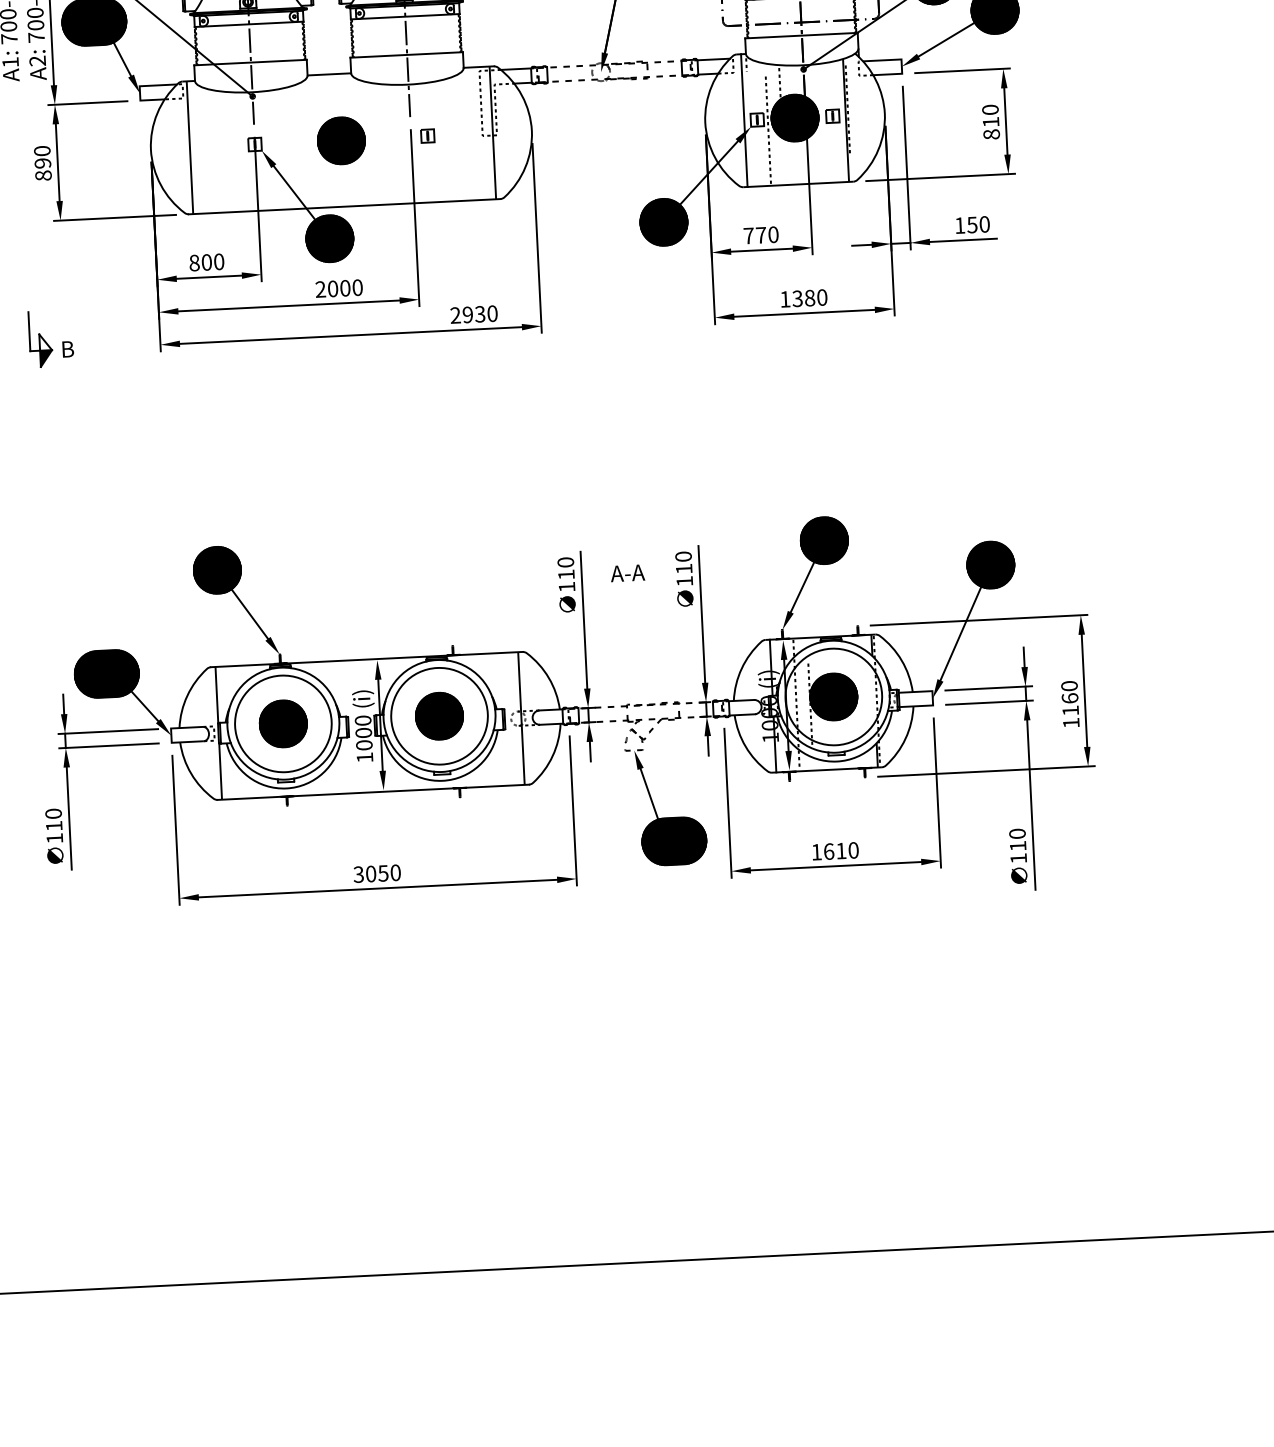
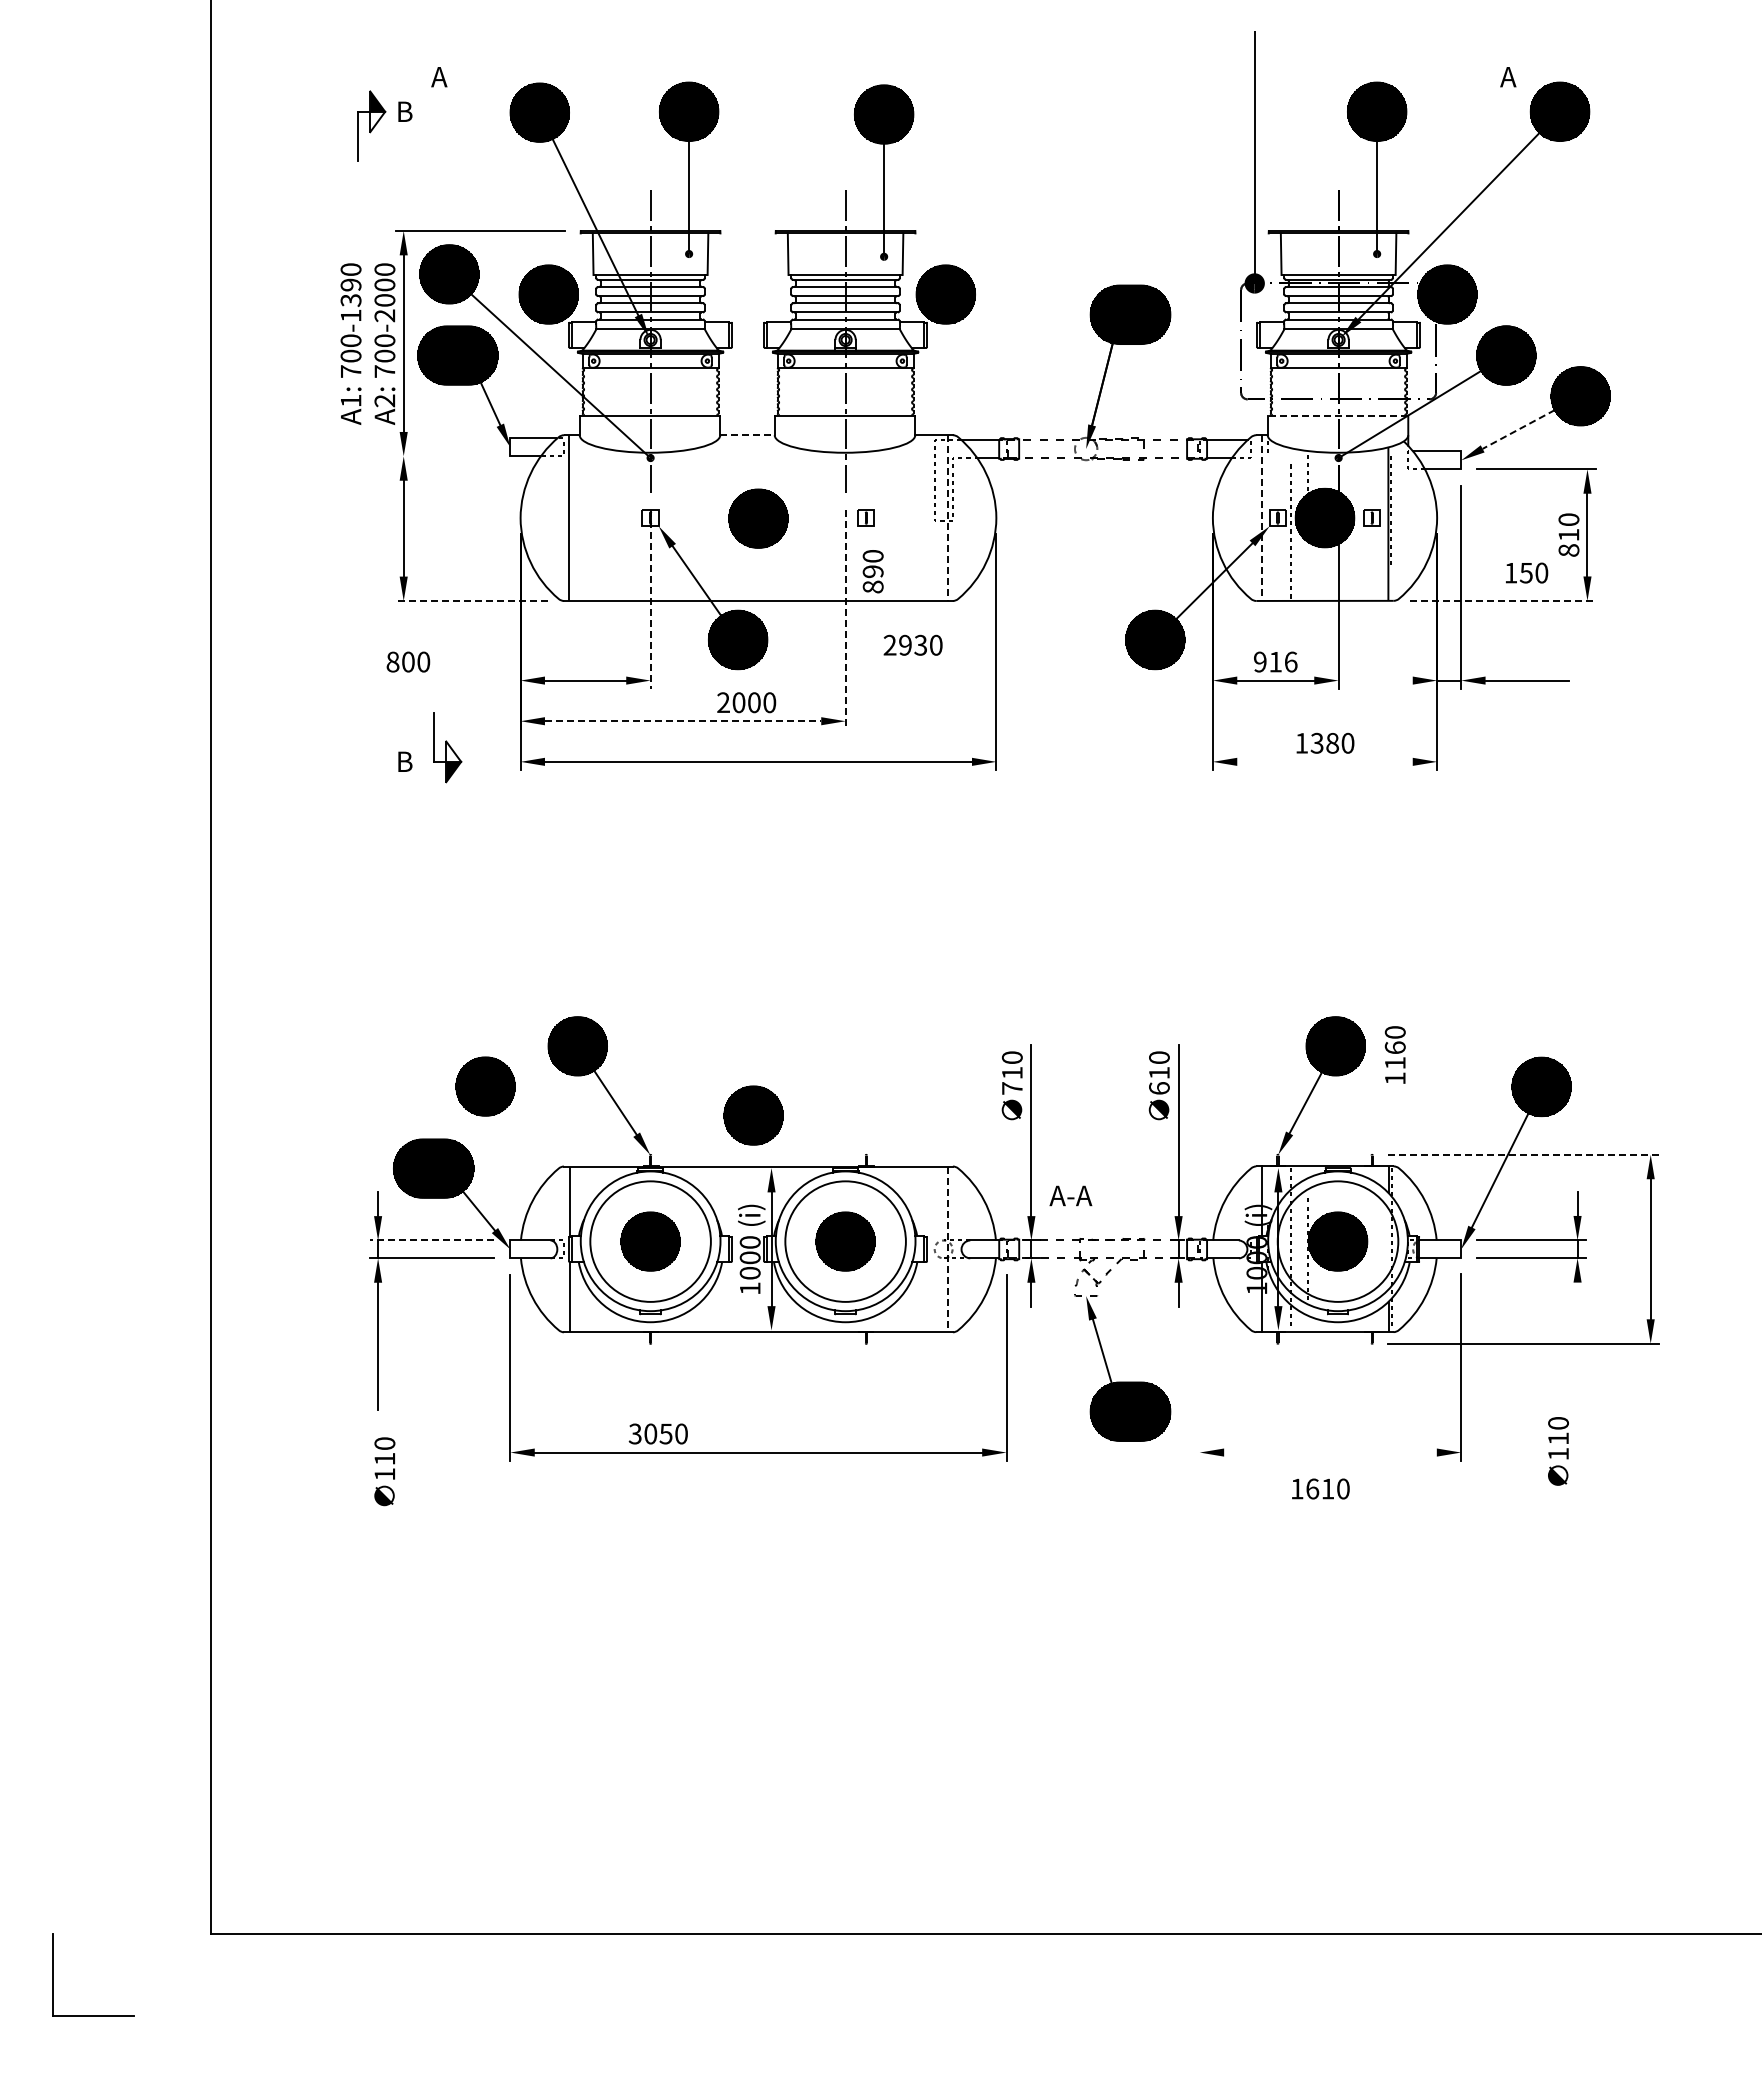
line: (801, 35) -> (1337, 415), solid -> dashed
line: (946, 39) -> (1518, 429), solid -> dashed
line: (329, 74) -> (747, 435), solid -> dashed
line: (87, 103) -> (444, 456), removed
line: (744, 120) -> (1261, 518), solid -> dashed
line: (492, 133) -> (947, 518), solid -> dashed
text: (42, 163) -> (872, 571), moved
line: (940, 177) -> (1502, 600), solid -> dashed
line: (258, 209) -> (650, 599), solid -> dashed
line: (114, 217) -> (471, 600), solid -> dashed
line: (415, 218) -> (845, 619), solid -> dashed
text: (973, 224) -> (1527, 572), moved
text: (761, 234) -> (1275, 661), 770 -> 916
line: (861, 245) -> (1400, 680), removed
text: (206, 262) -> (408, 661), moved
line: (289, 306) -> (683, 721), solid -> dashed
text: (473, 313) -> (912, 644), moved
line: (804, 313) -> (1324, 761), removed
part: (40, 339) -> (447, 747), moved
text: (627, 572) -> (1070, 1195), moved
text: (684, 581) -> (1159, 1088), 110 -> 610
text: (567, 587) -> (1012, 1088), 110 -> 710
part: (145, 606) -> (485, 1086), added
part: (360, 618) -> (753, 1115), added
line: (979, 619) -> (1524, 1154), solid -> dashed
text: (1069, 703) -> (1394, 1054), moved
line: (521, 718) -> (947, 1249), solid -> dashed
line: (107, 731) -> (431, 1240), solid -> dashed
line: (727, 803) -> (1199, 1367), removed
line: (1031, 805) -> (1577, 1388), removed
text: (54, 836) -> (384, 1471), moved
text: (835, 850) -> (1320, 1488), moved
line: (836, 866) -> (1330, 1452), removed
text: (376, 873) -> (657, 1433), moved

